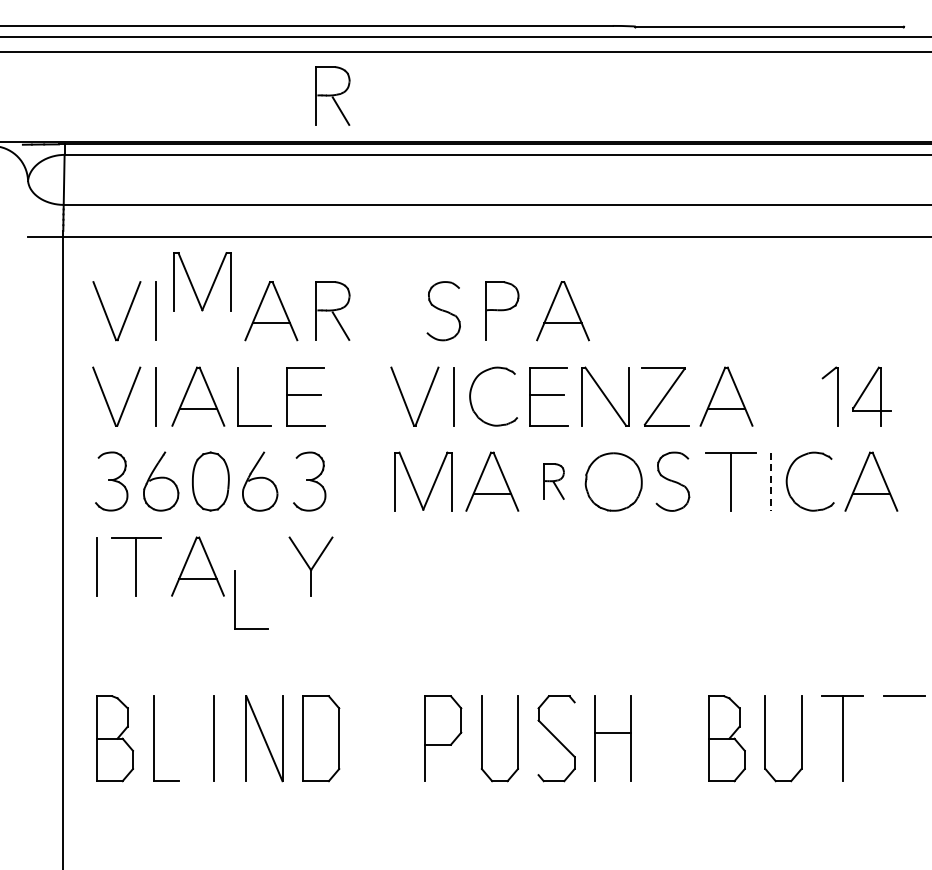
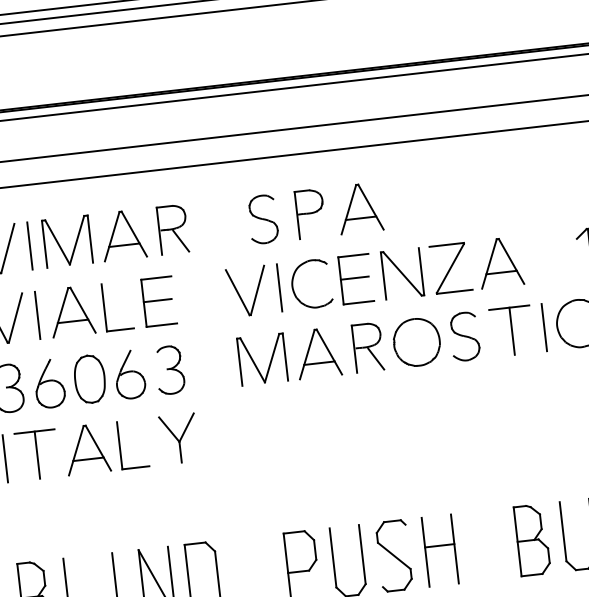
part: (332, 95) -> (152, 54), removed
part: (211, 285) -> (75, 243), moved
part: (553, 481) -> (367, 347), size x1.67
line: (770, 482) -> (544, 328), dashed -> solid
part: (235, 599) -> (120, 445), moved

